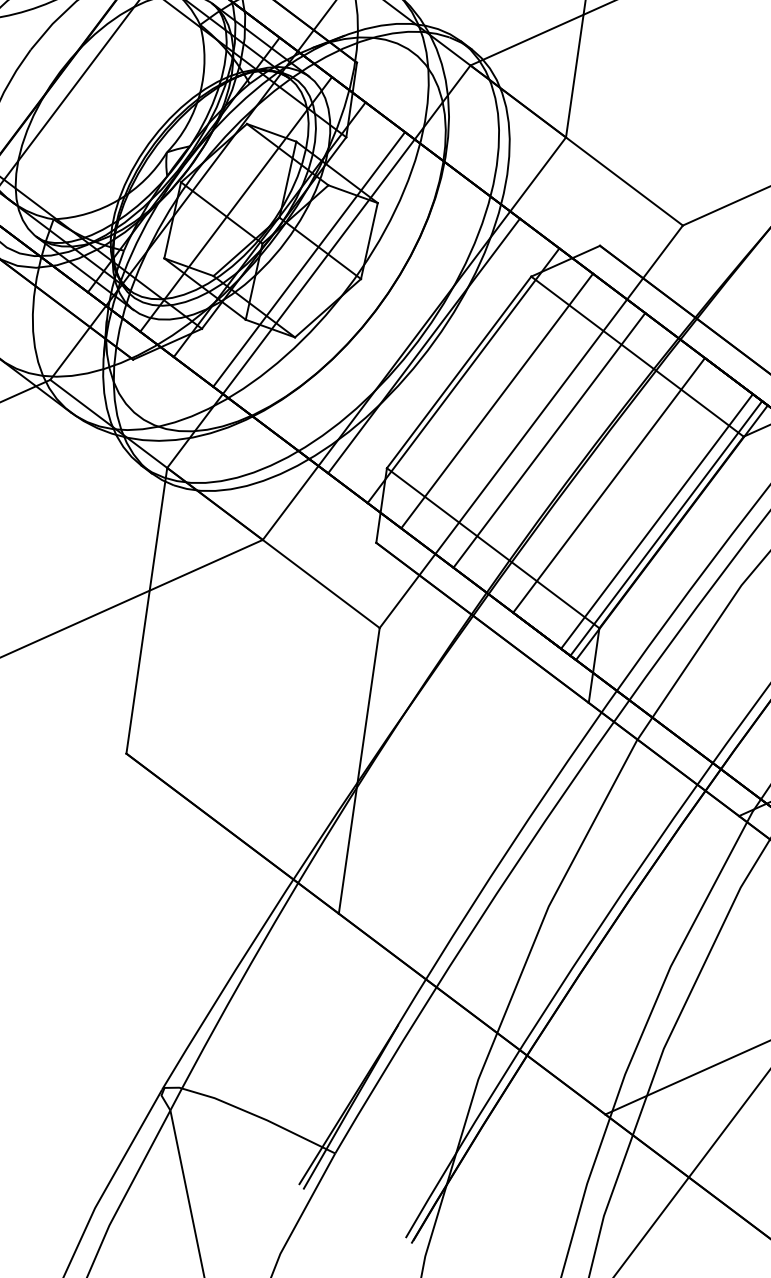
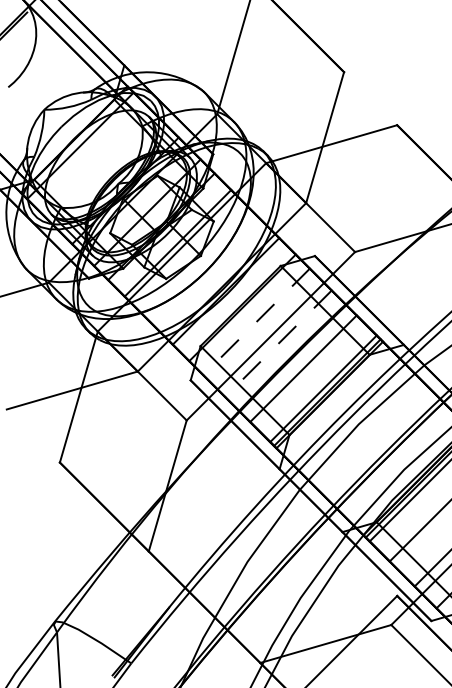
line: (497, 402) -> (256, 322), solid -> dashed
line: (549, 441) -> (278, 344), solid -> dashed

